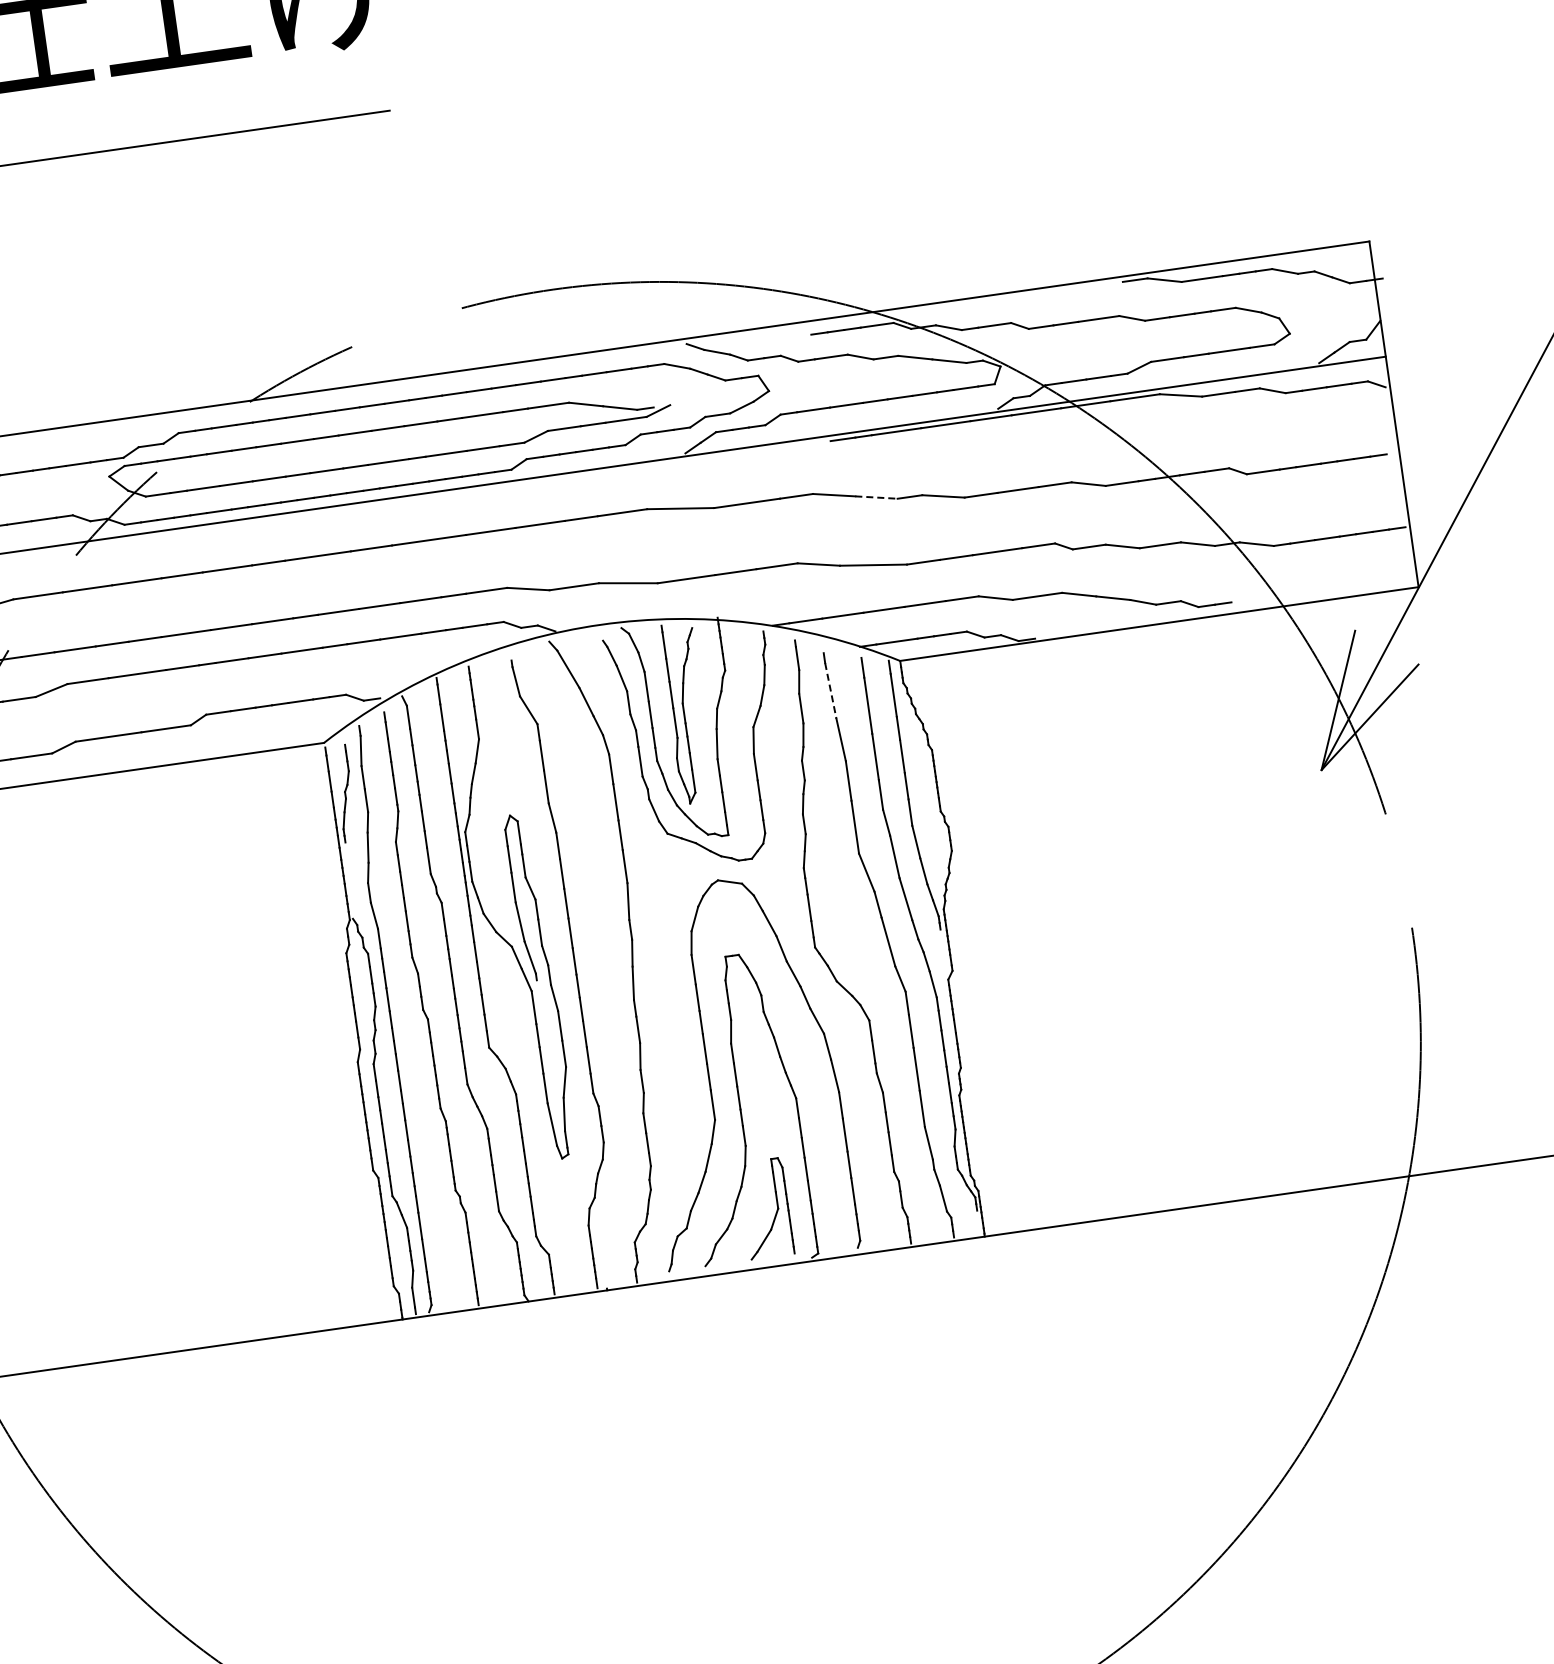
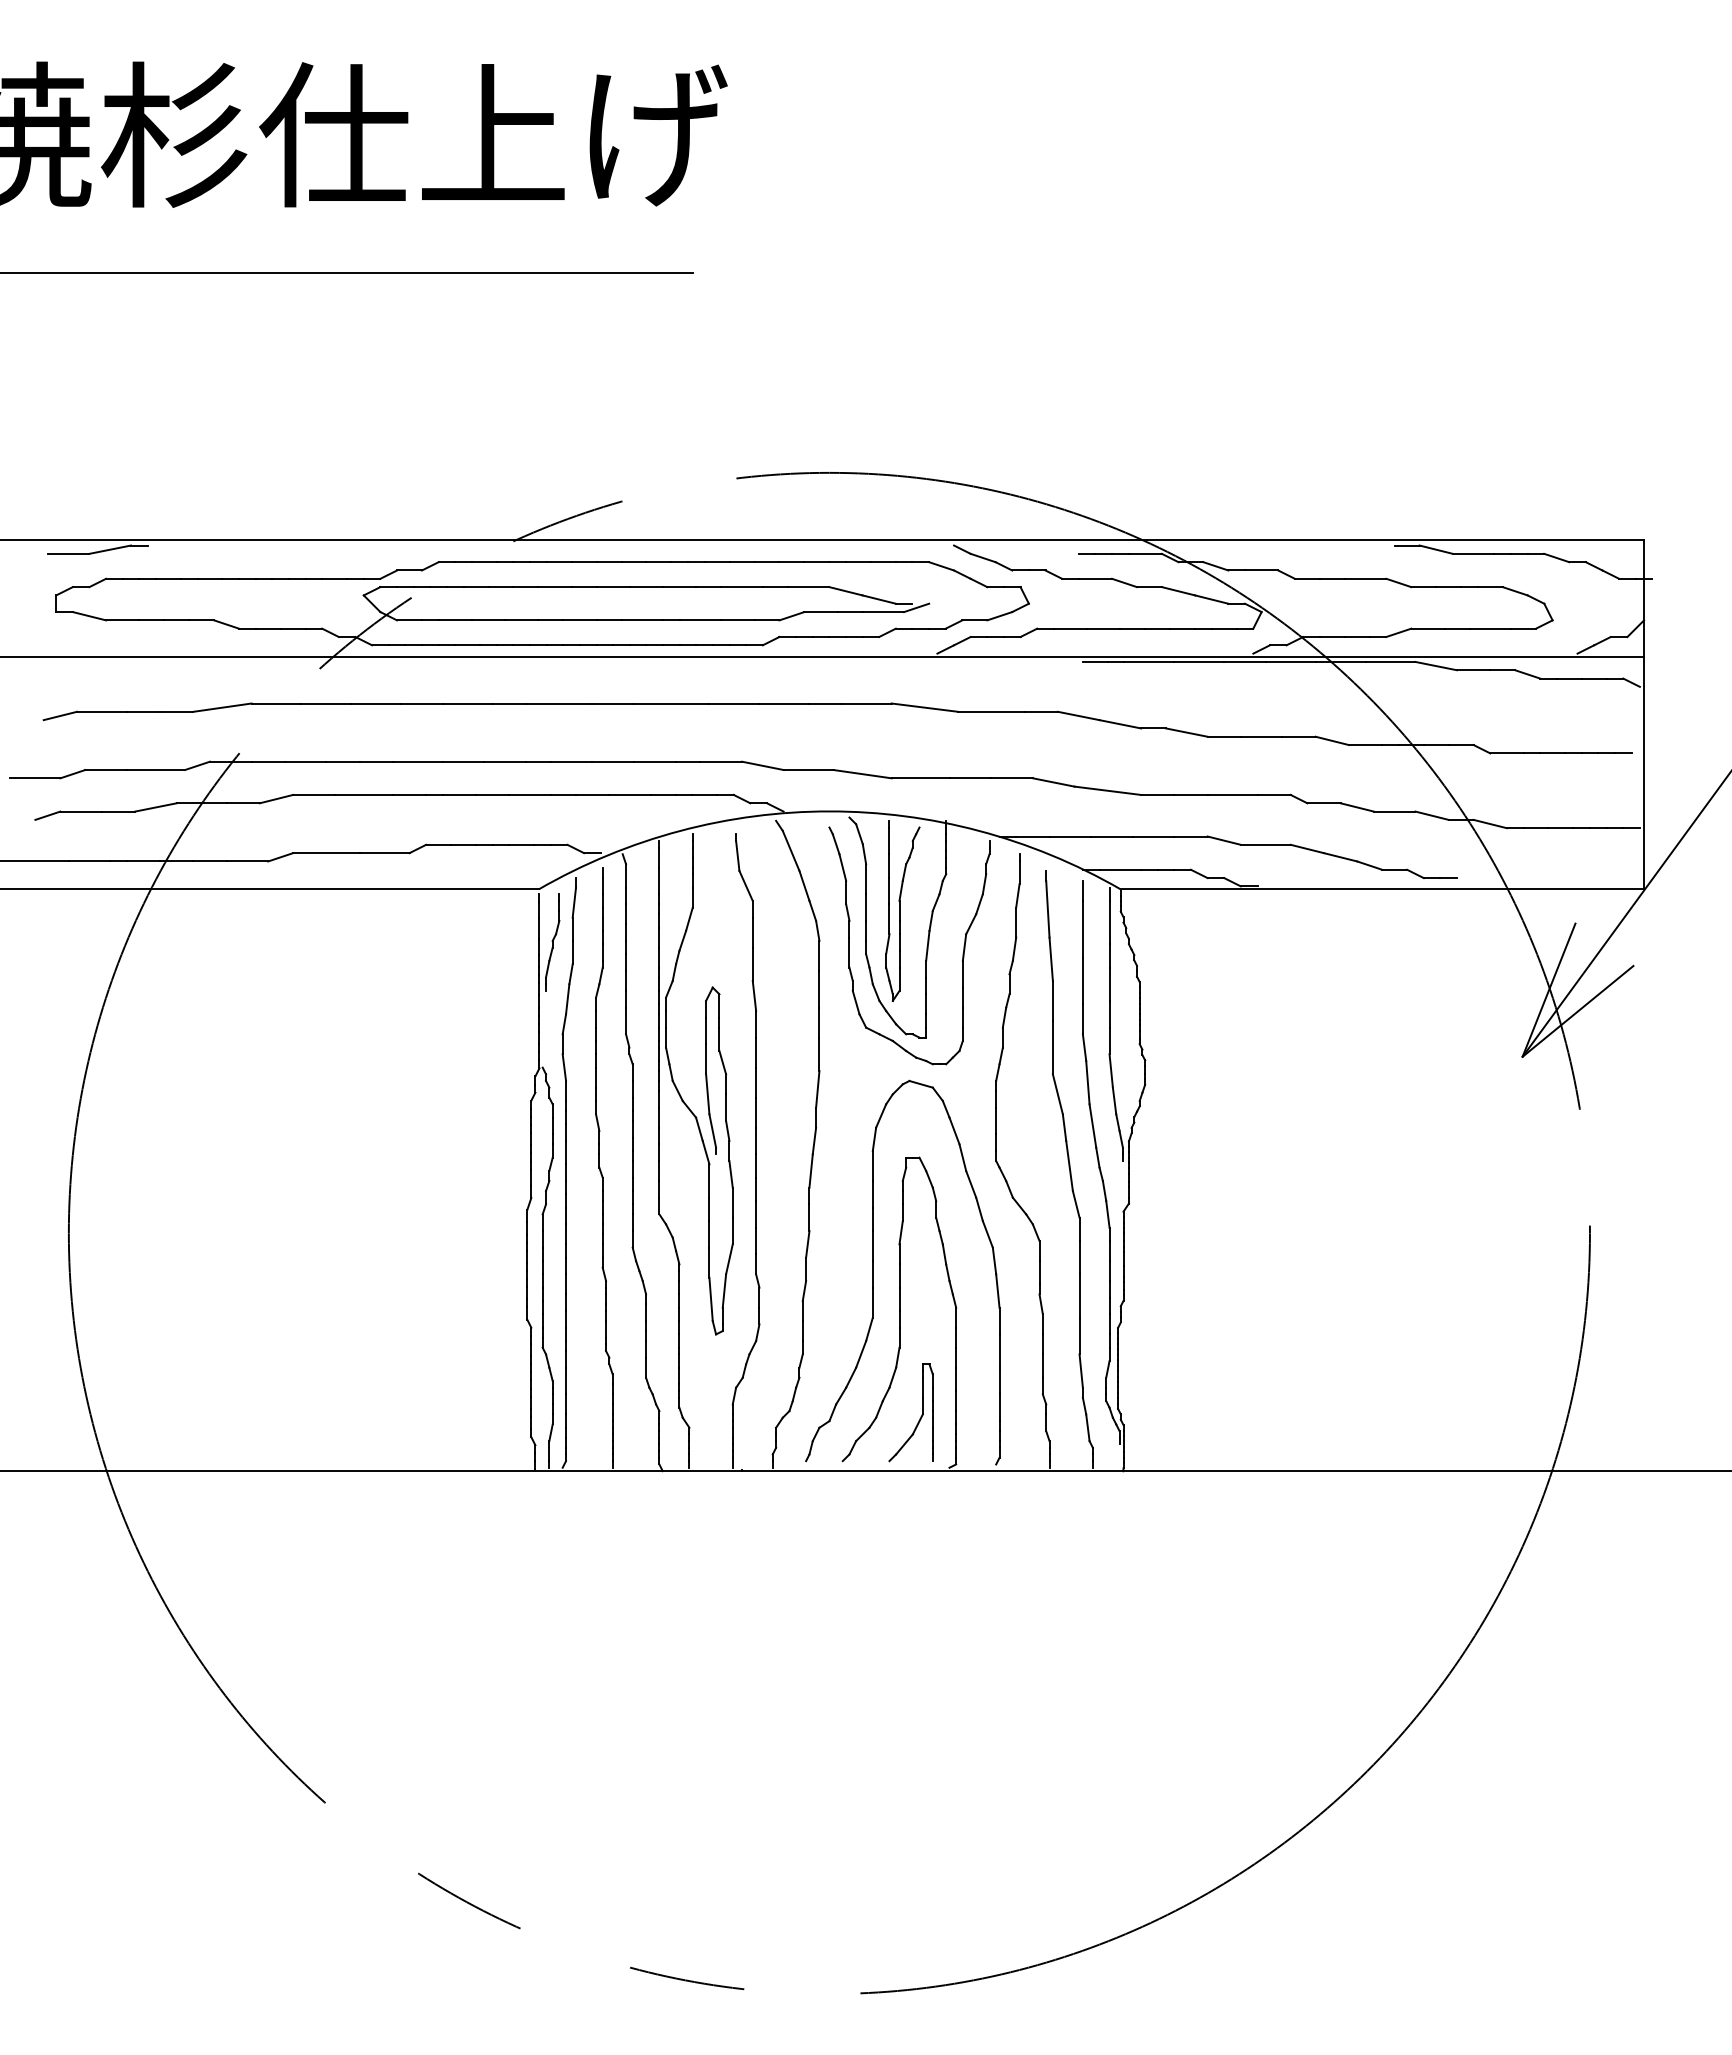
line: (876, 497) -> (1120, 724), dashed -> solid
line: (830, 691) -> (1047, 909), dashed -> solid

